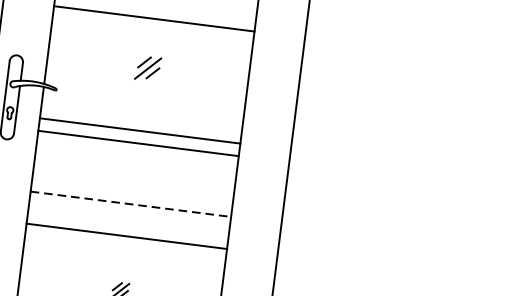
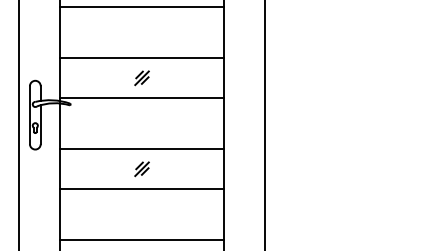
line: (154, 19) -> (142, 58), moved
part: (147, 68) -> (141, 78), size x0.71
line: (140, 131) -> (142, 98), moved
line: (139, 143) -> (142, 149), moved
part: (133, 180) -> (141, 169), added
line: (131, 204) -> (142, 189), dashed -> solid
line: (127, 236) -> (142, 240), moved

